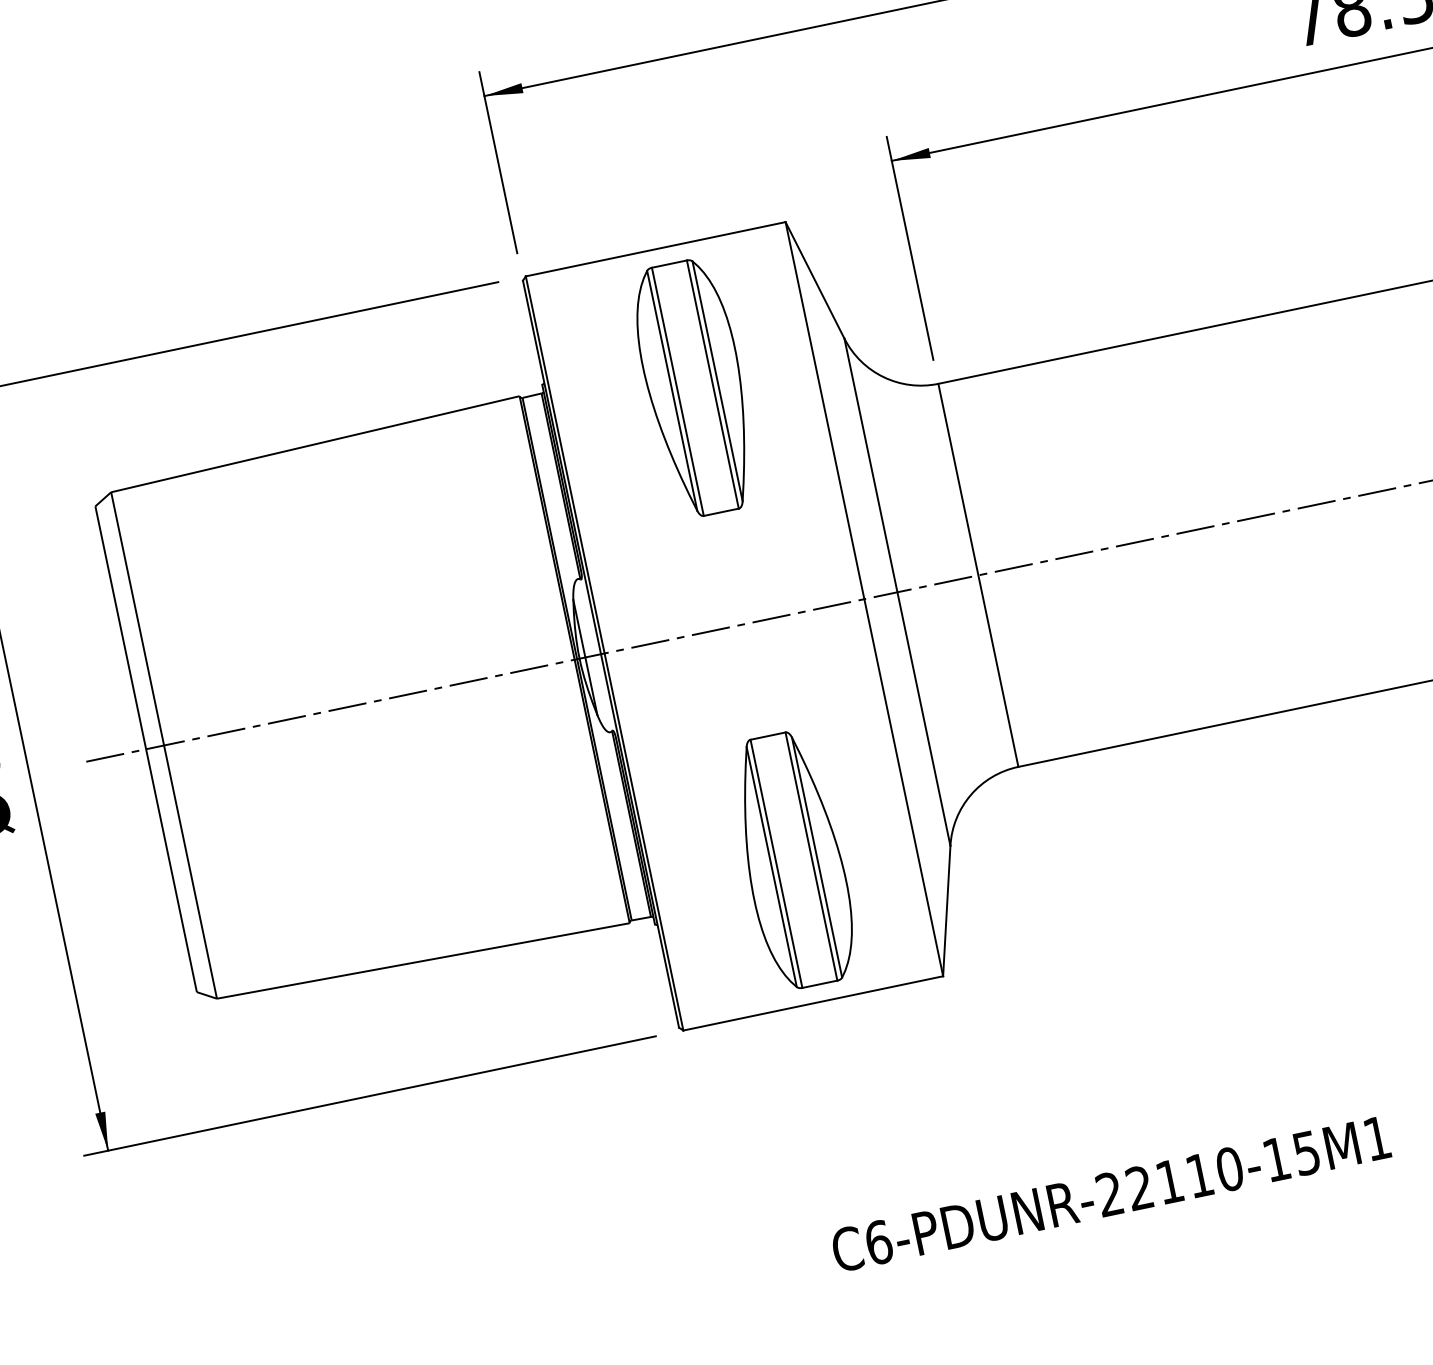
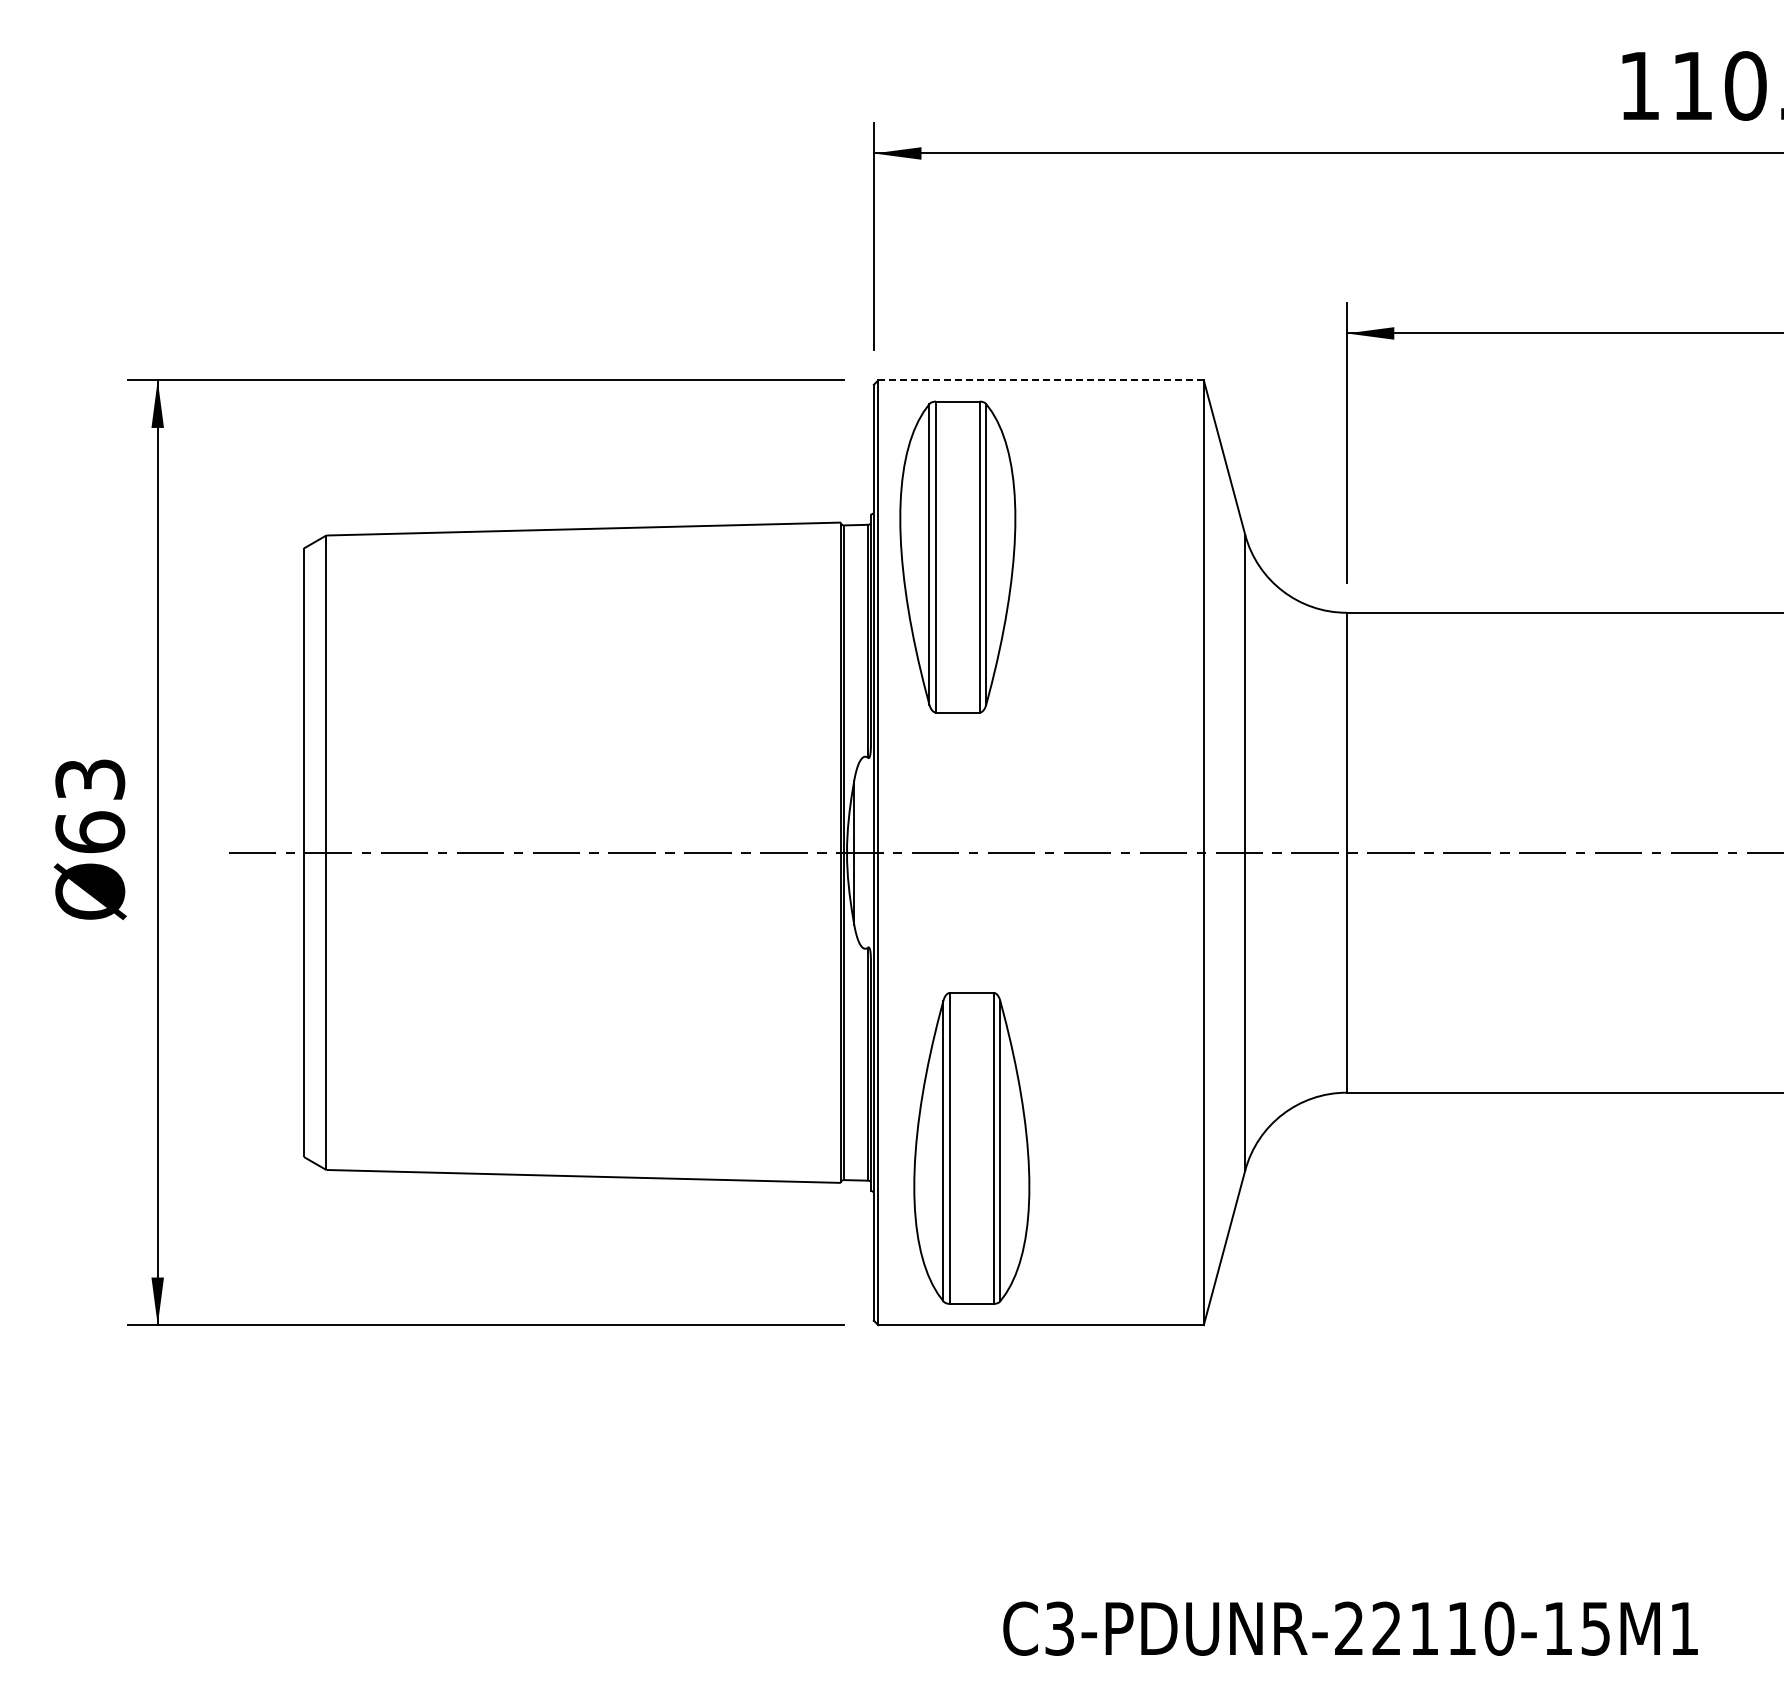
line: (656, 249) -> (1041, 380), solid -> dashed
part: (694, 387) -> (957, 556), moved
part: (793, 860) -> (971, 1148), moved
text: (878, 1242) -> (1059, 1628), C6-PDUNR-22110-15M1 -> C3-PDUNR-22110-15M1

